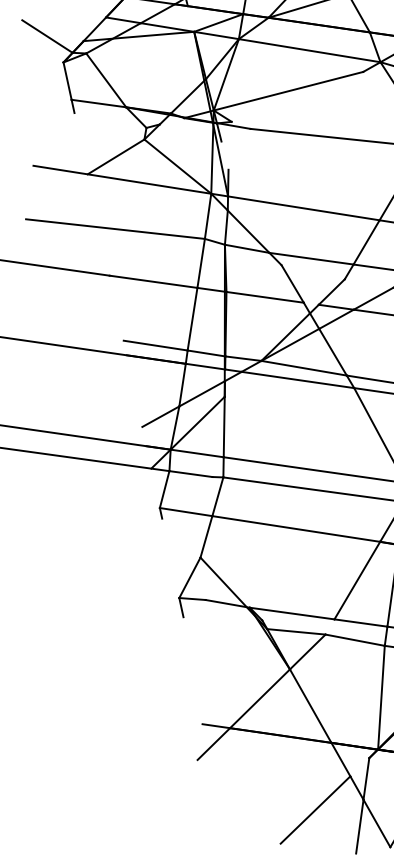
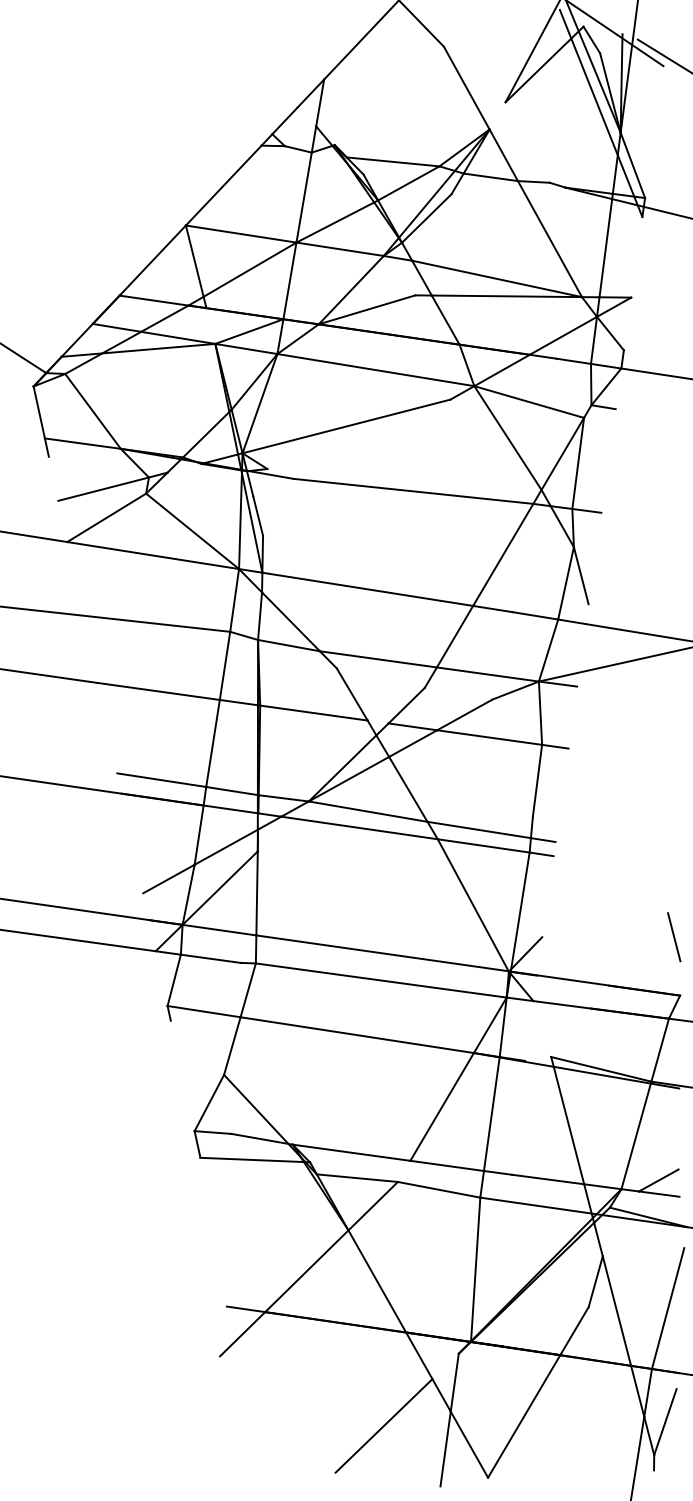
line: (113, 135) -> (103, 488), added
line: (225, 155) -> (258, 515), added
line: (223, 618) -> (255, 1159), added

